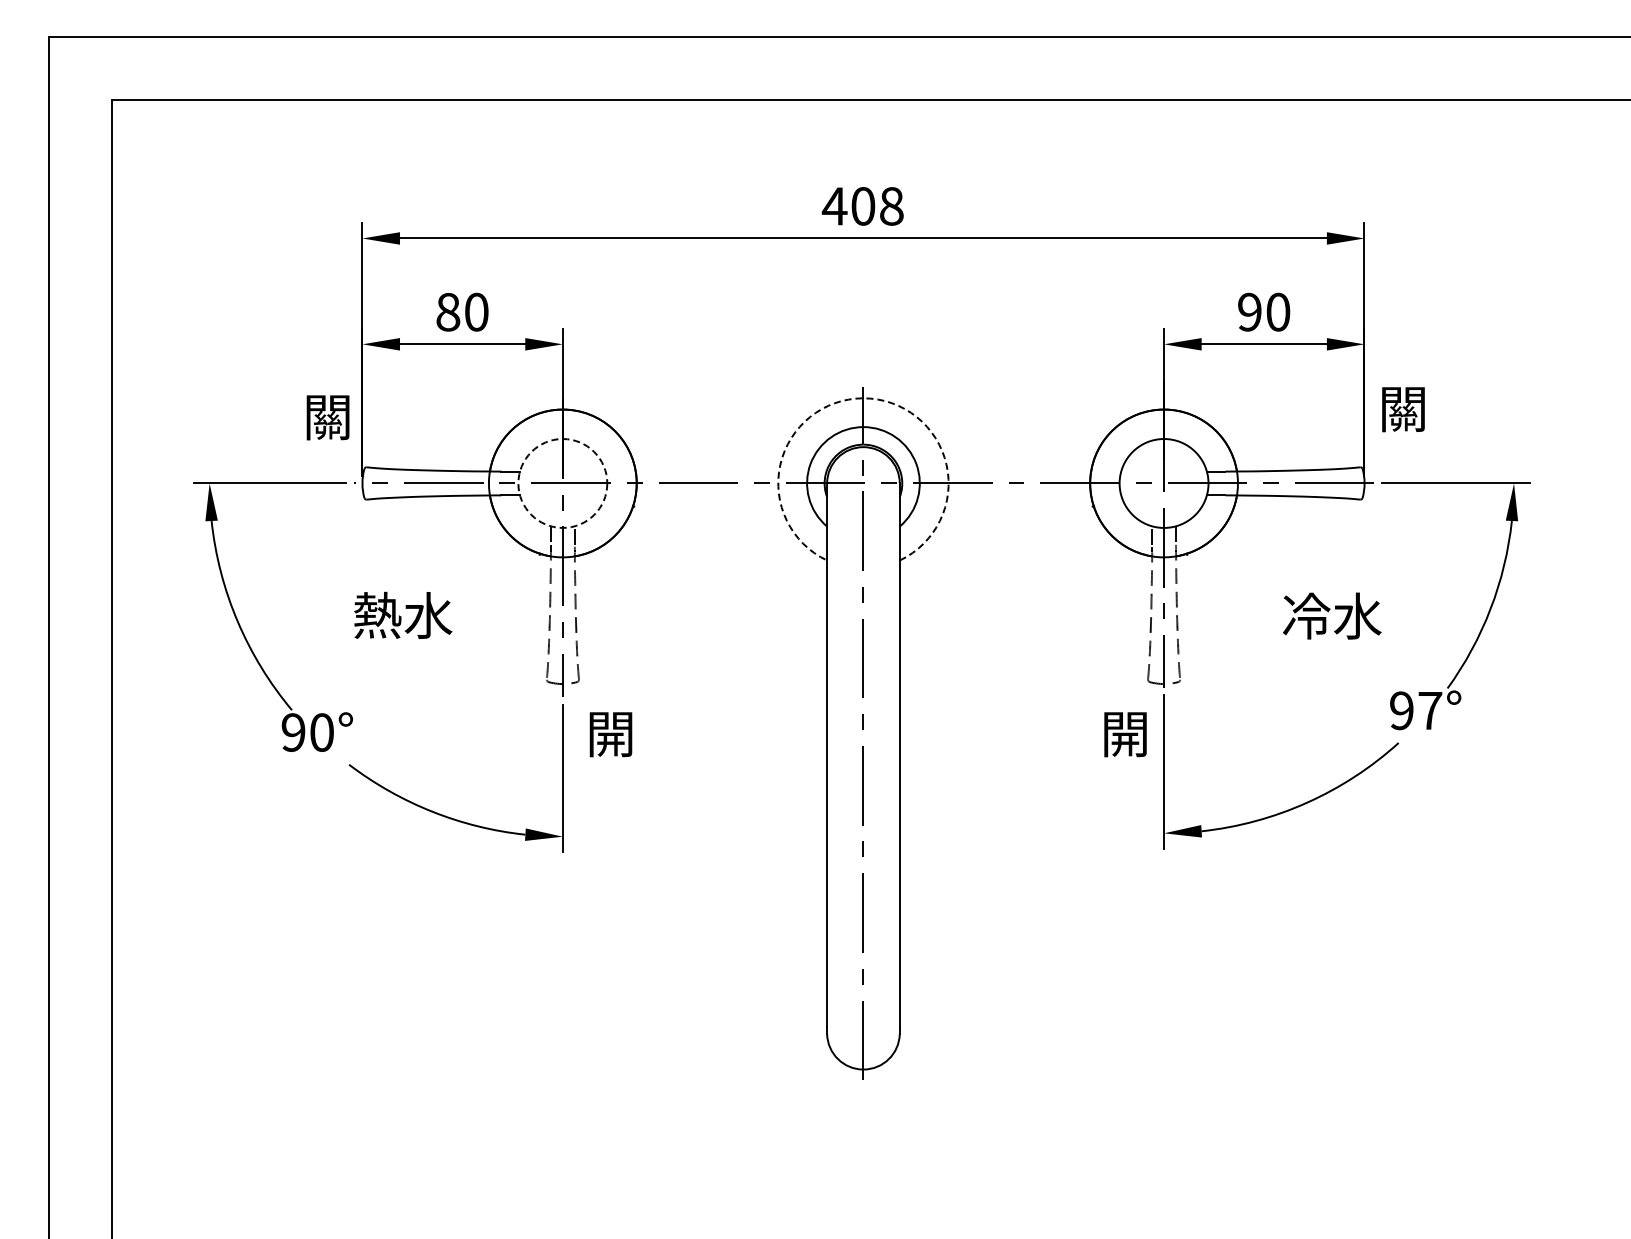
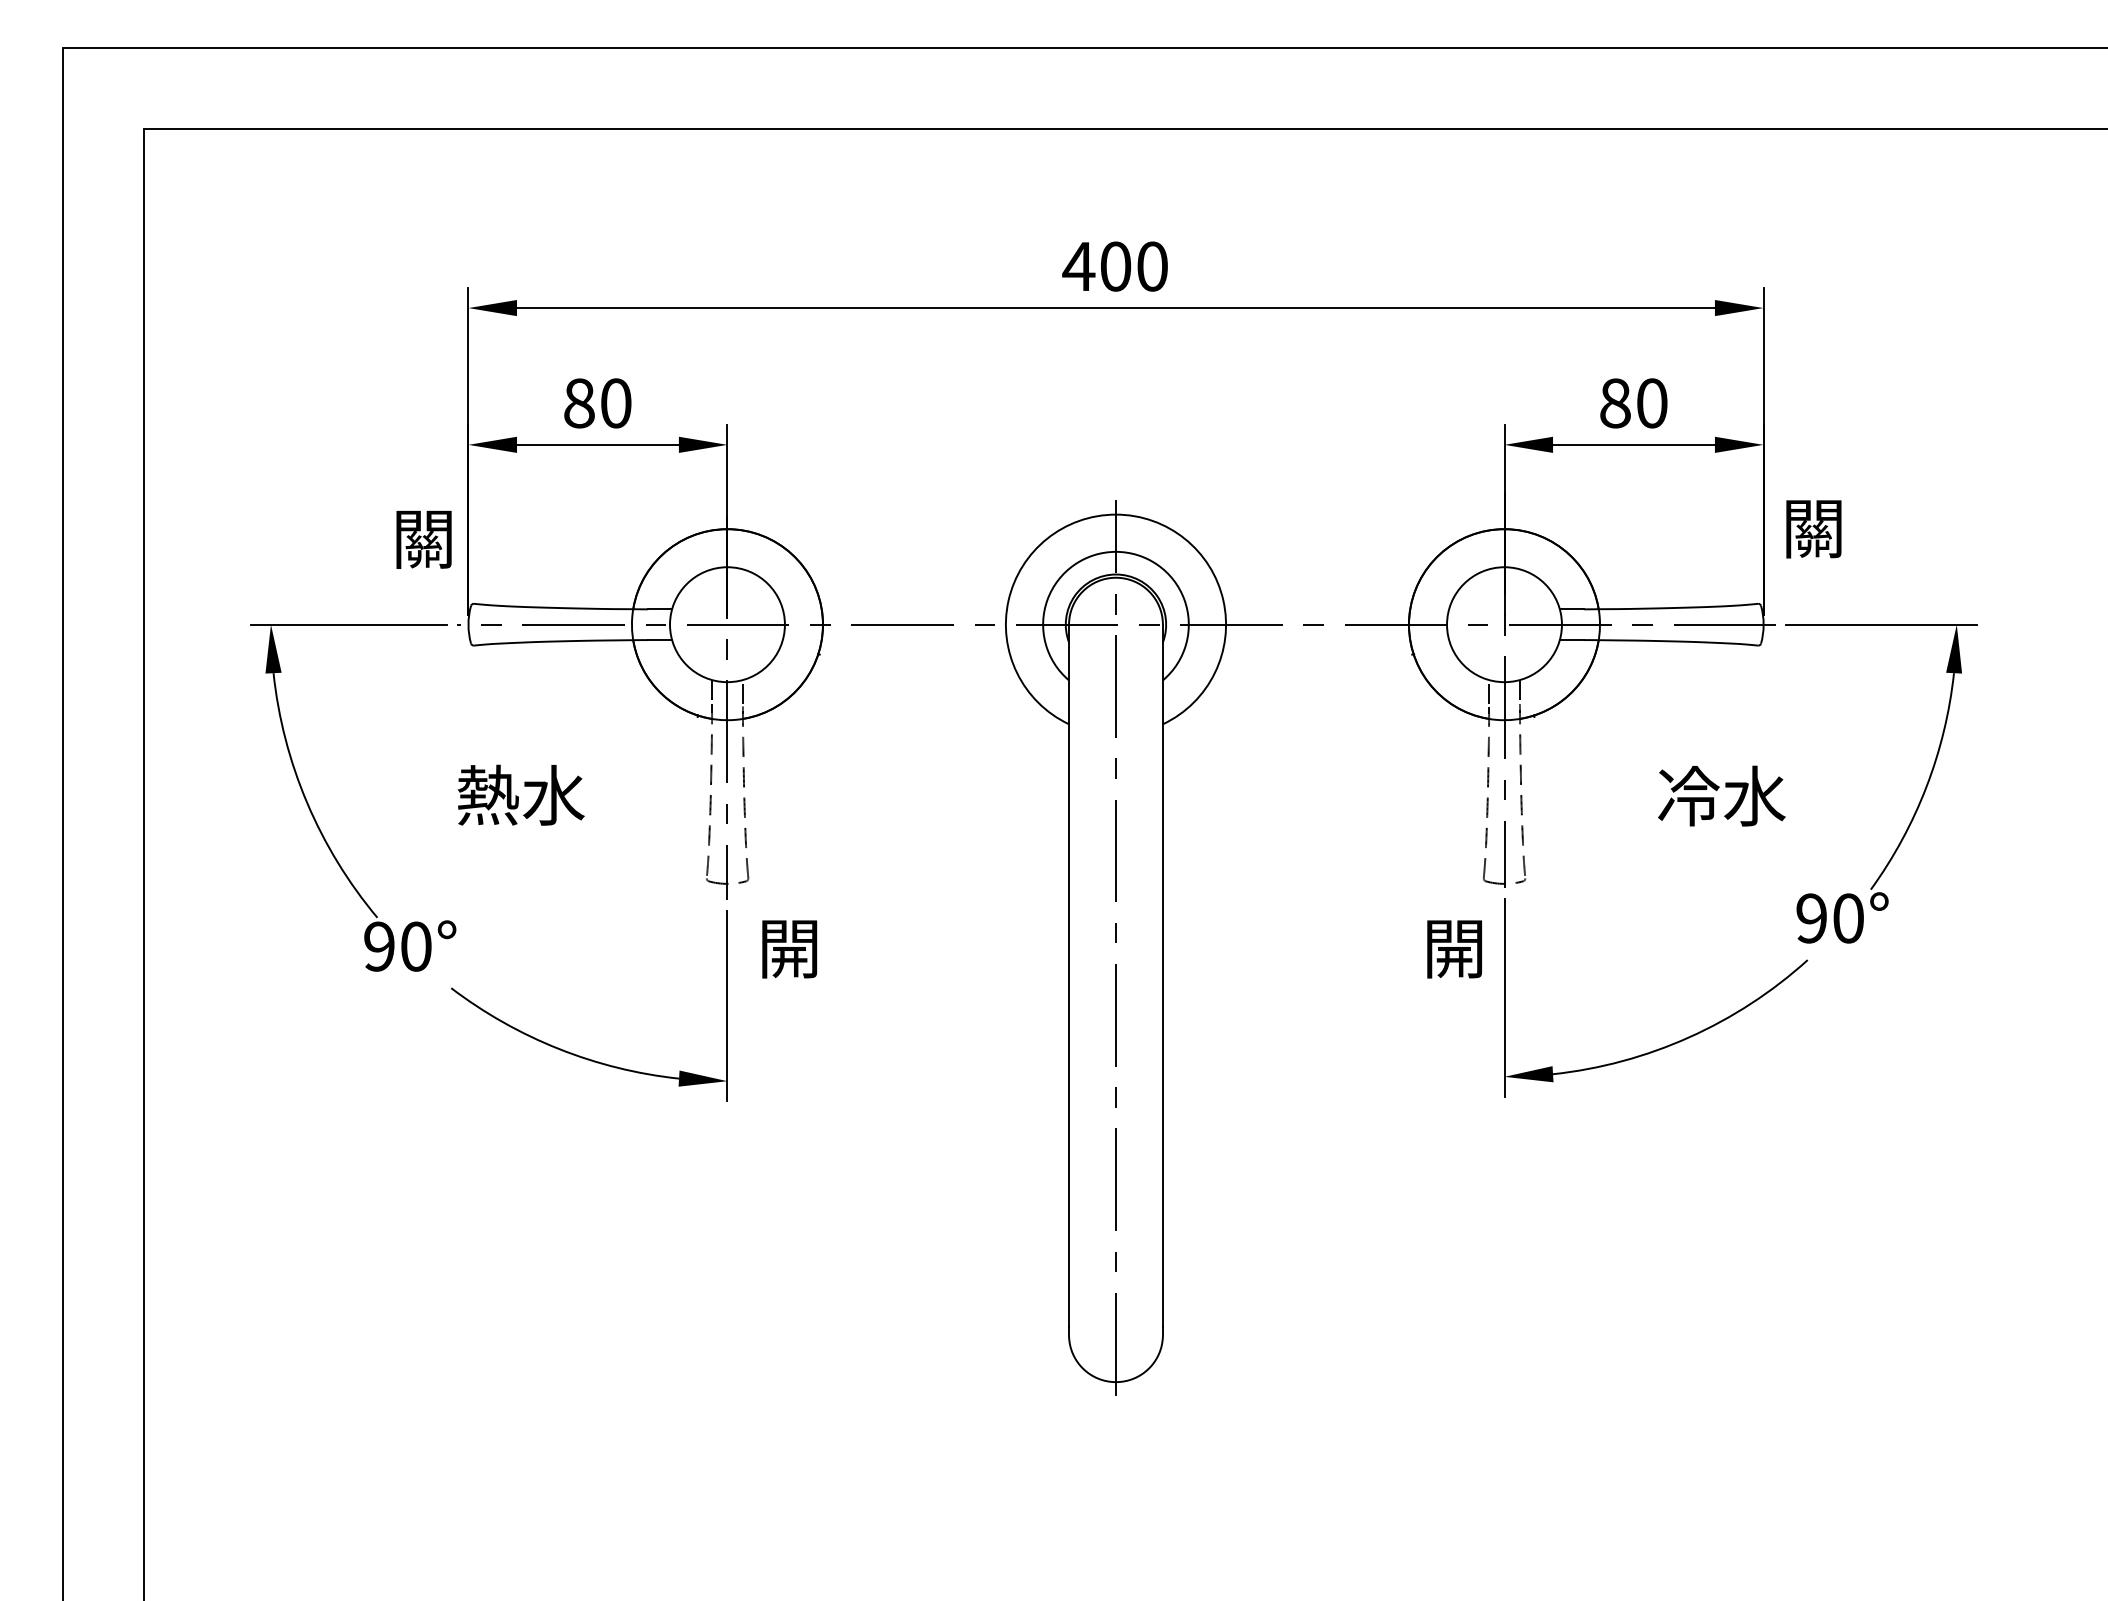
text: (891, 206) -> (1152, 266), 408 -> 400
text: (1249, 311) -> (1614, 402), 90 -> 80
arc: (863, 398) -> (1116, 514), dashed -> solid
circle: (562, 483) -> (727, 624), dashed -> solid
text: (1430, 710) -> (1848, 918), 97° -> 90°

